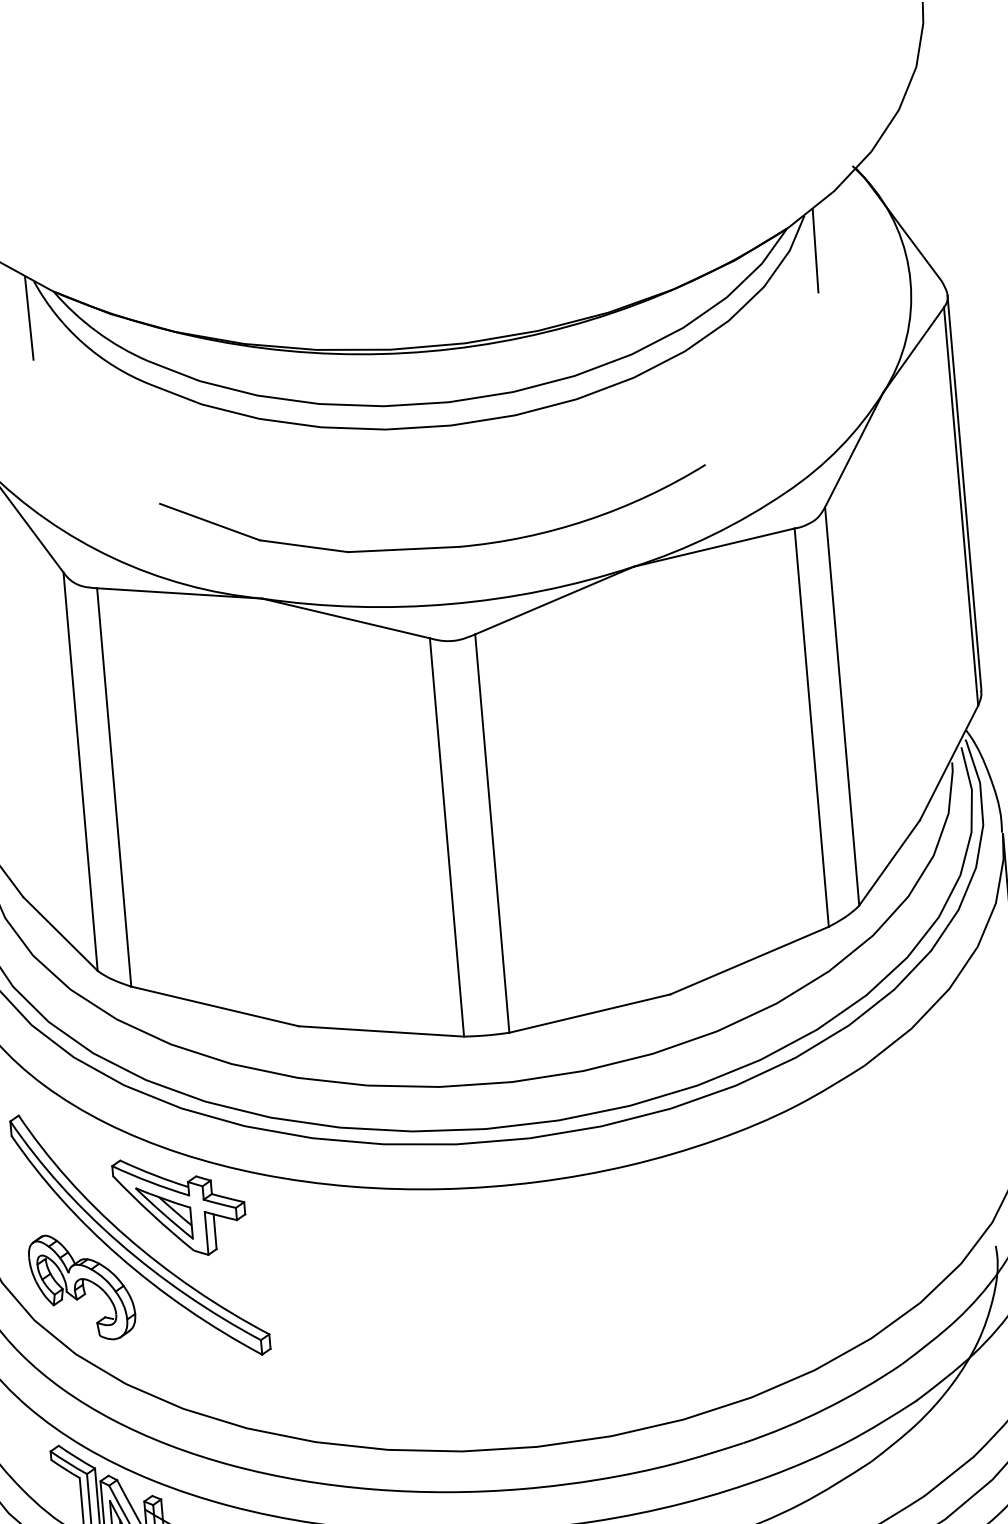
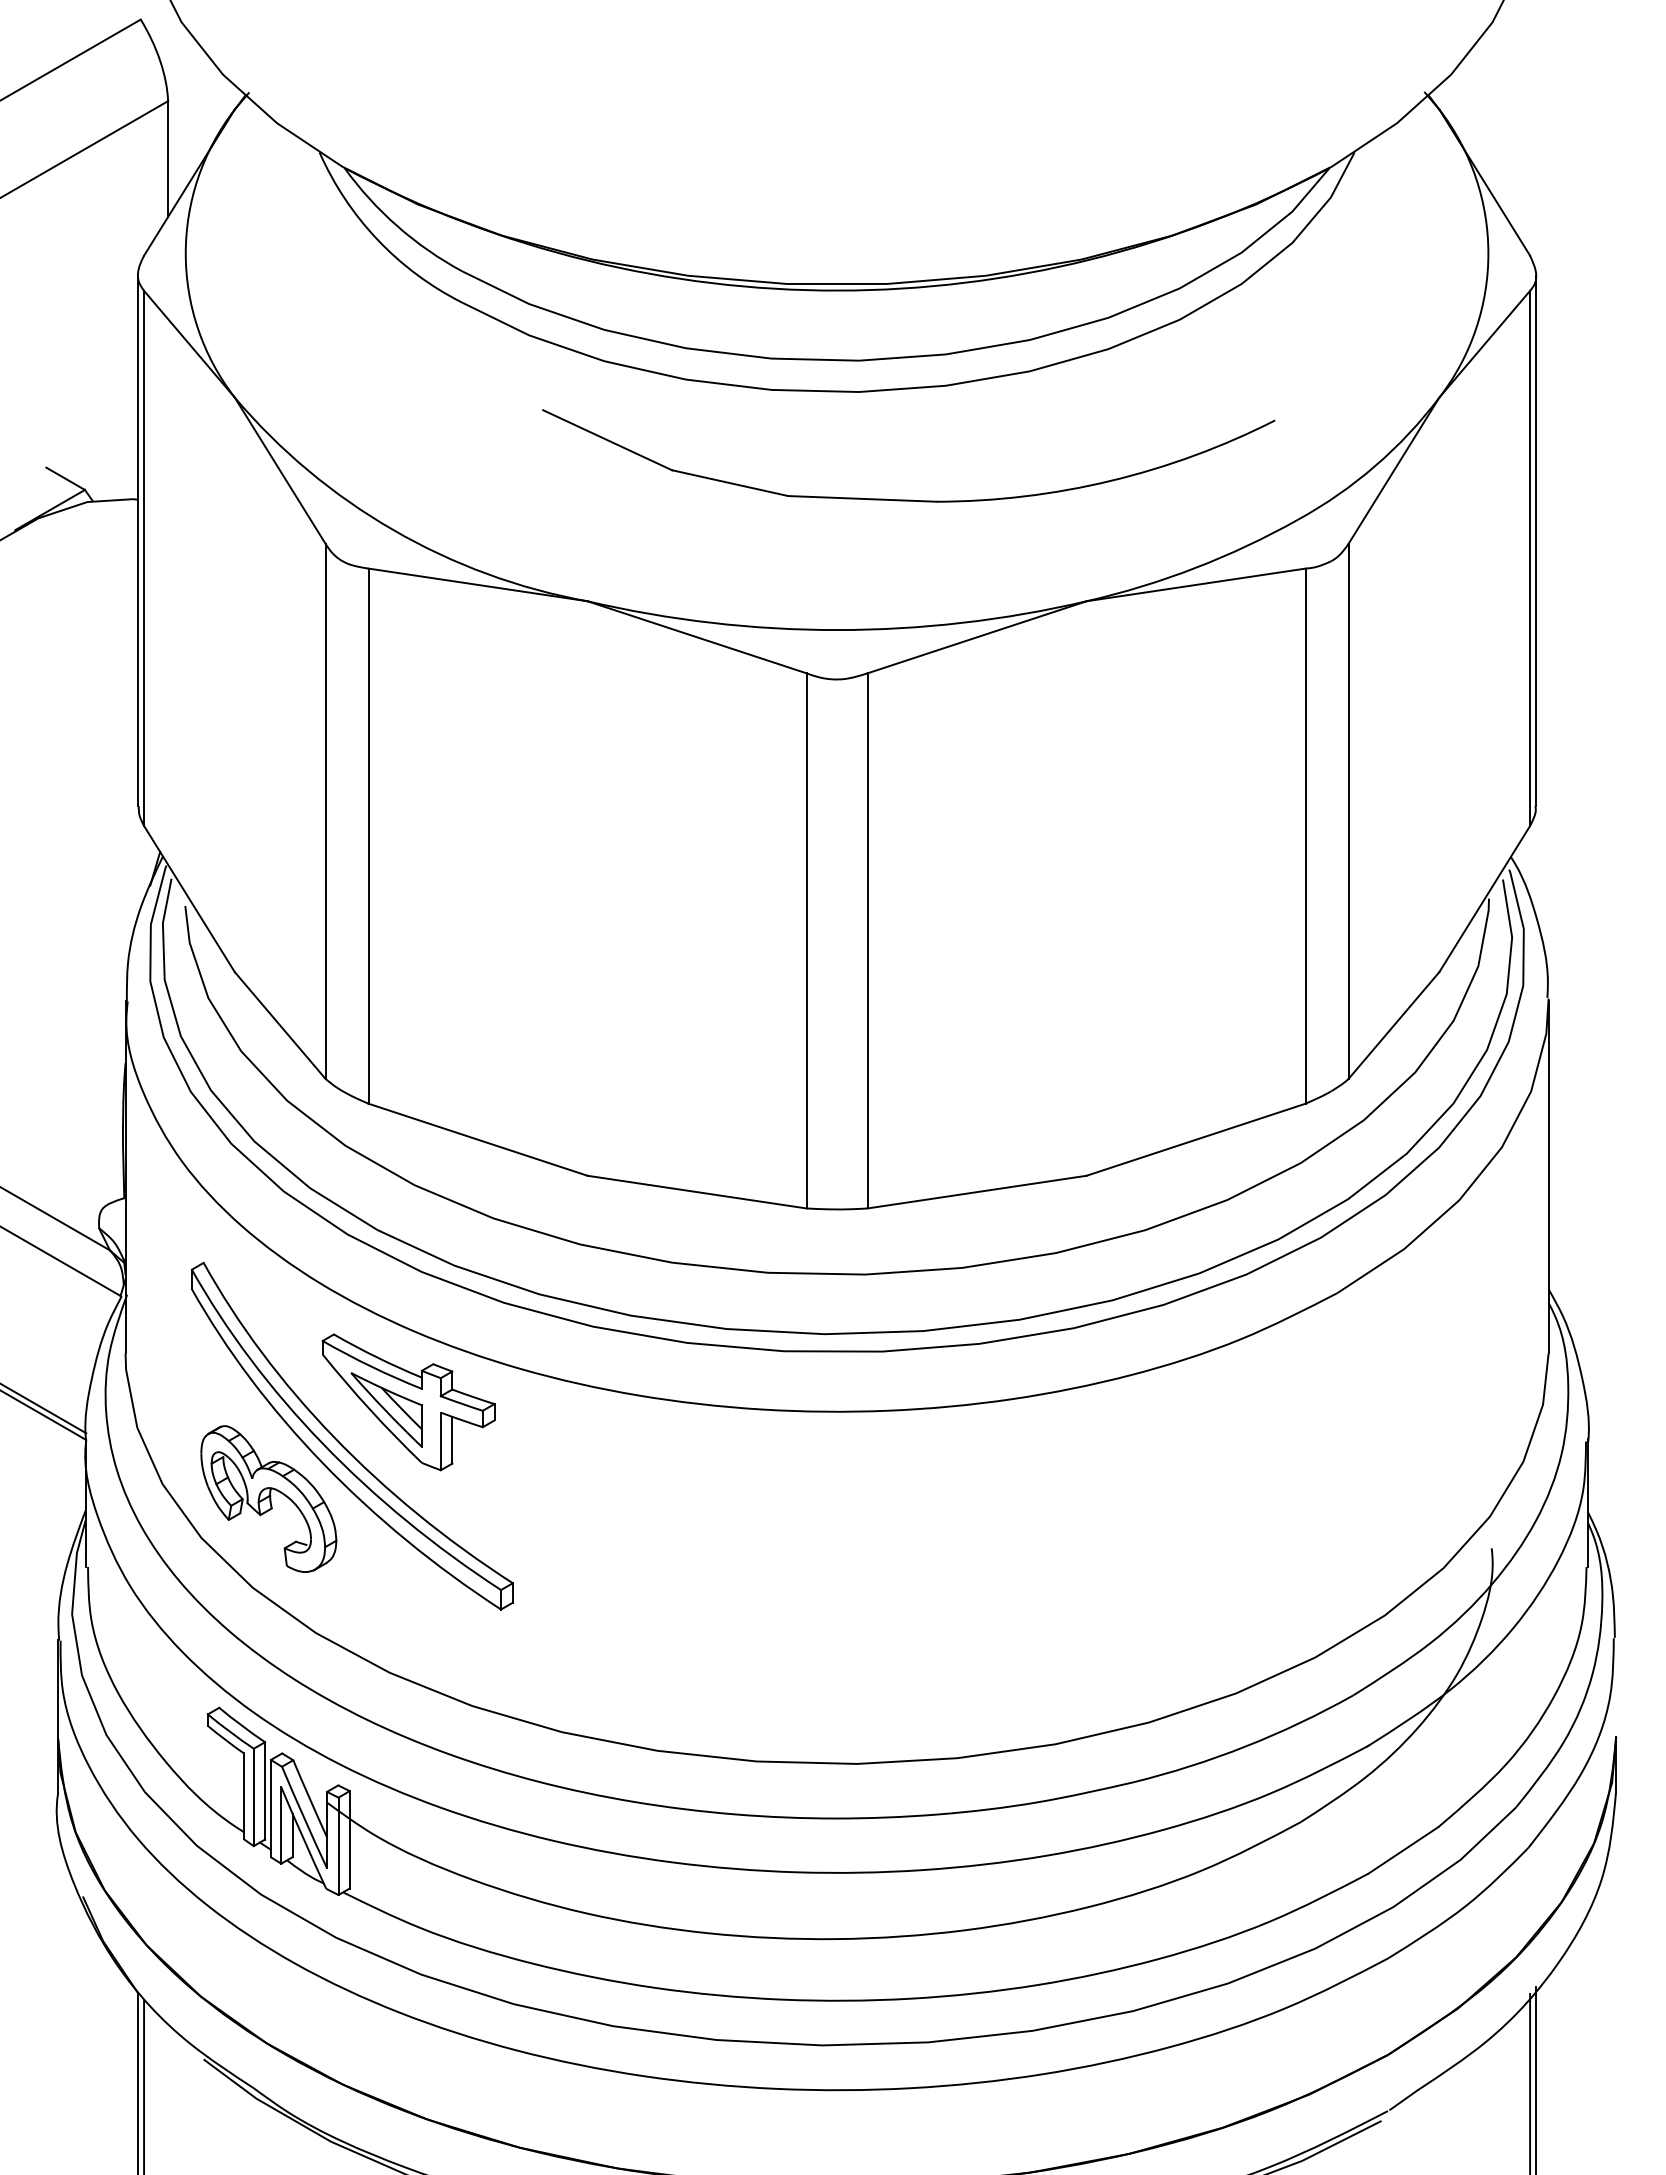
line: (815, 250) -> (1365, 200), removed
line: (28, 318) -> (308, 200), removed
part: (437, 547) -> (908, 499), moved

